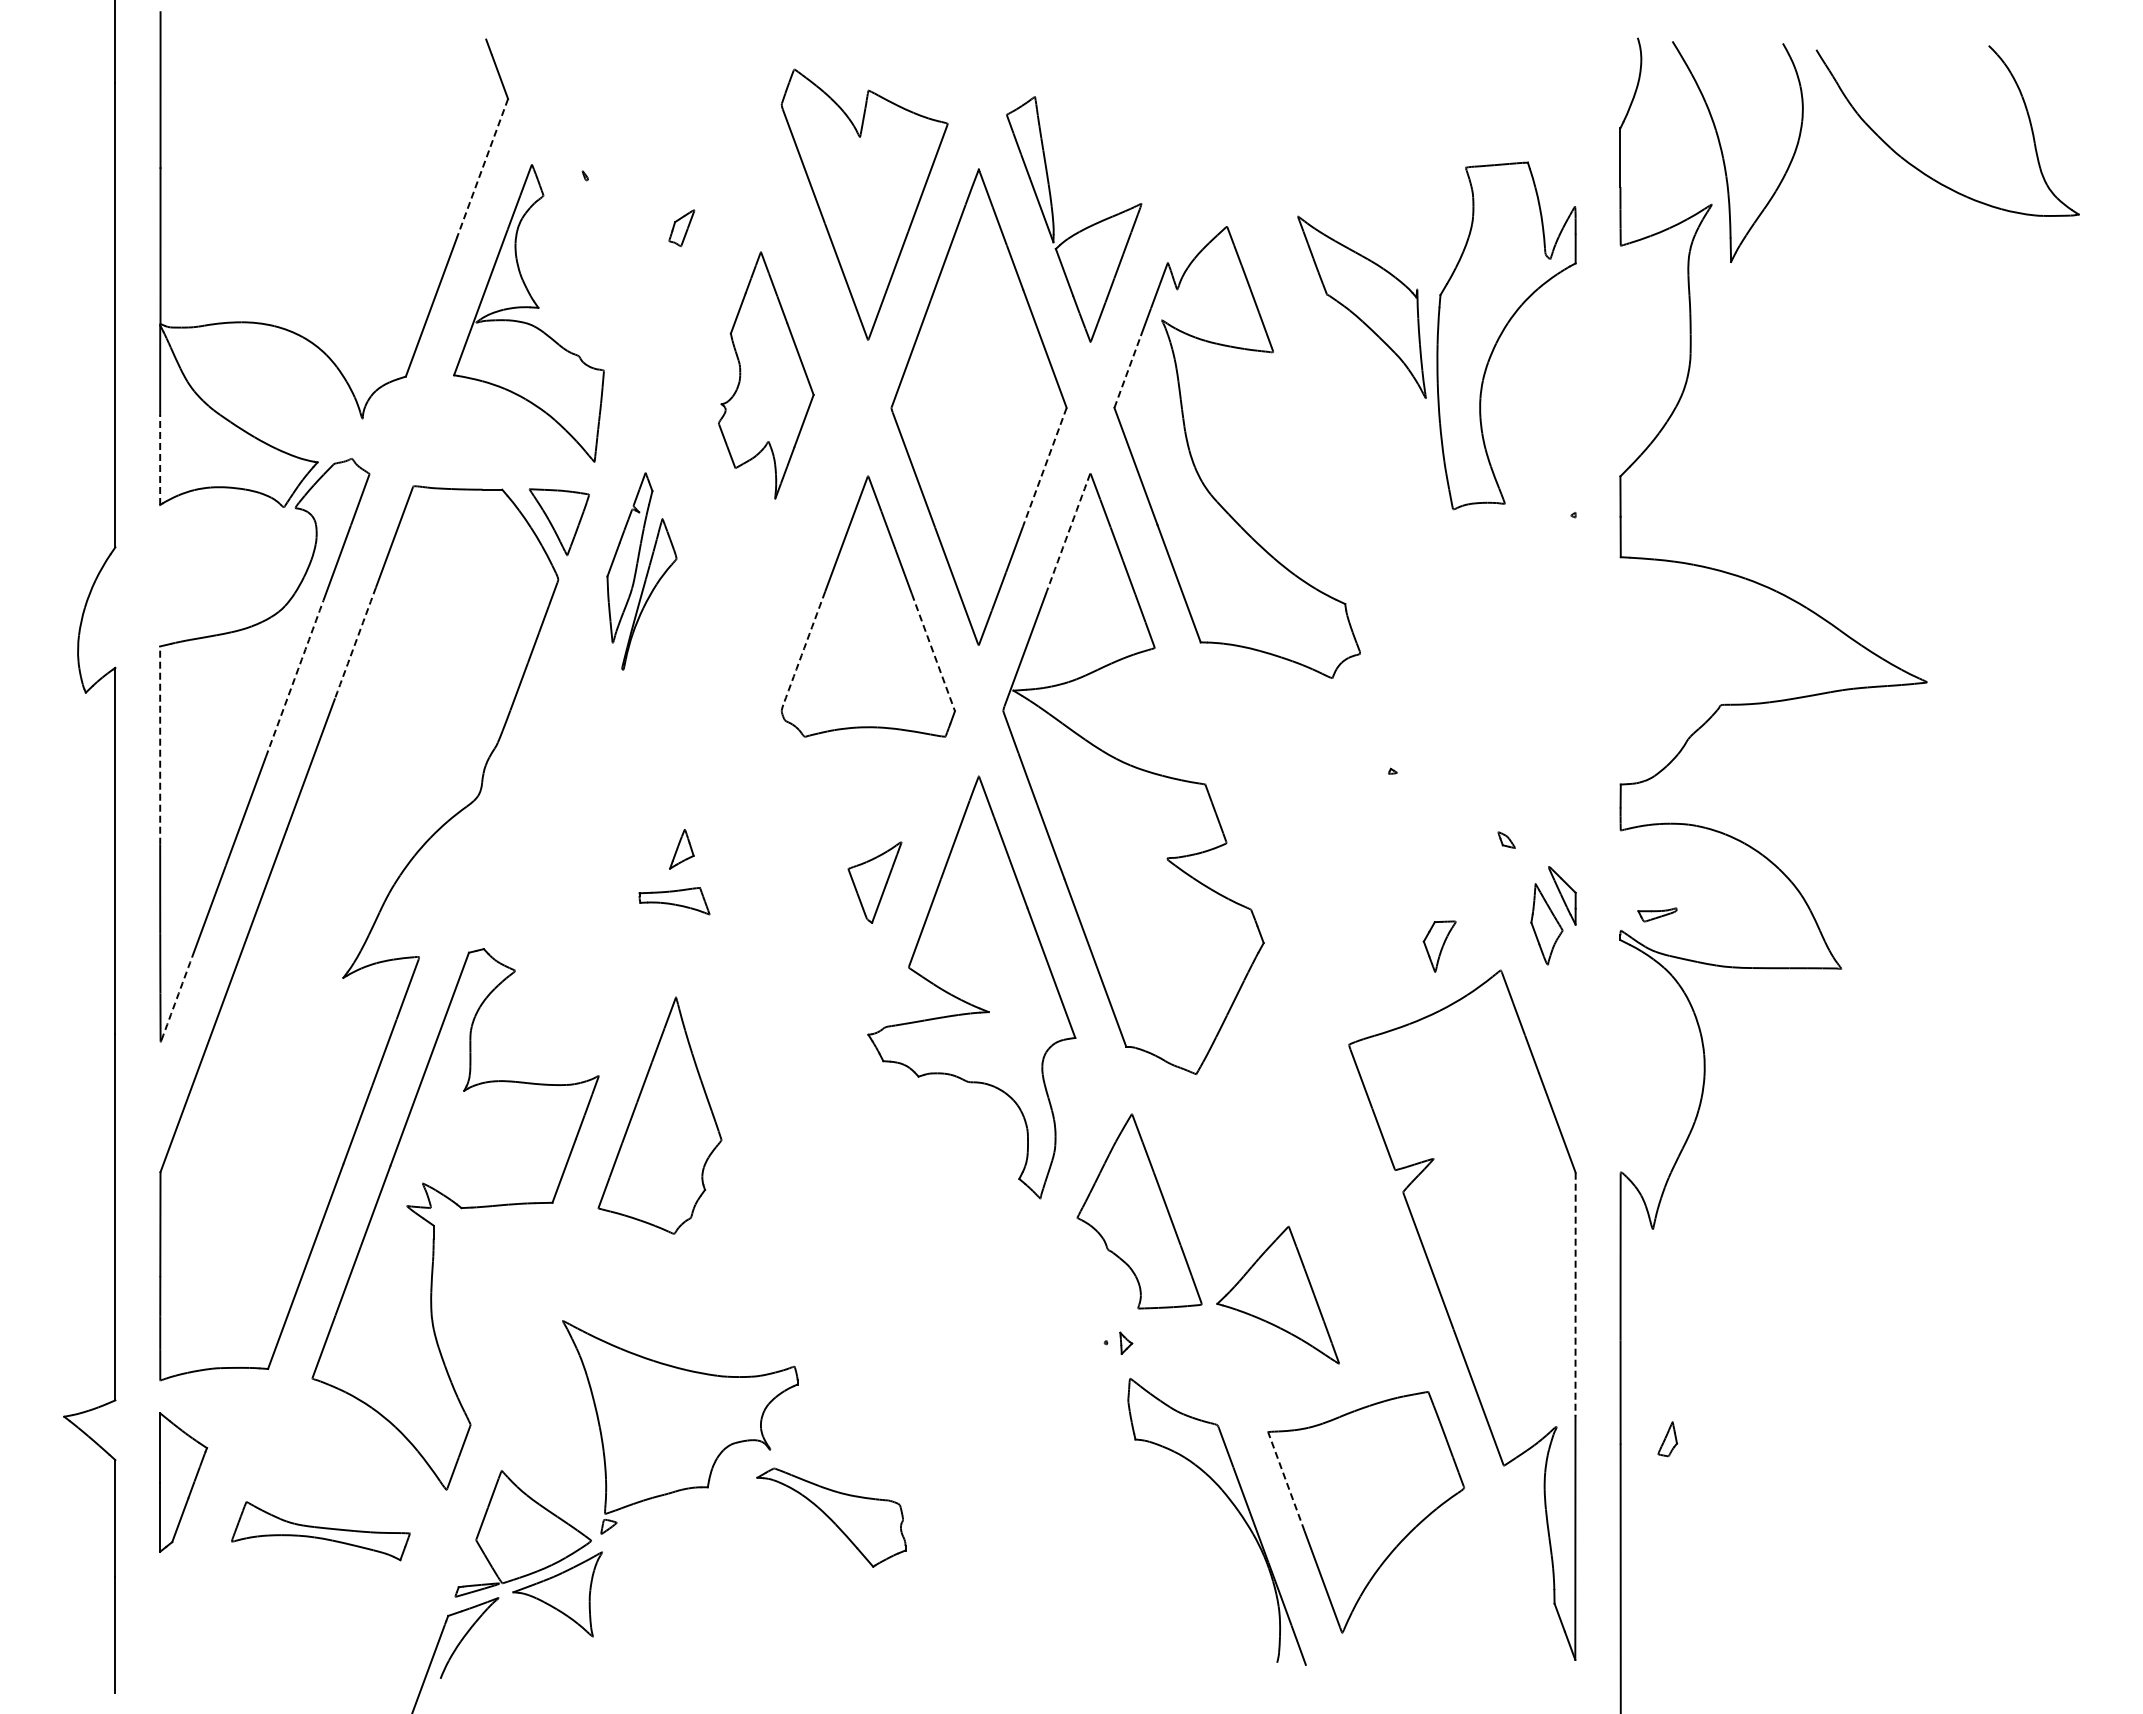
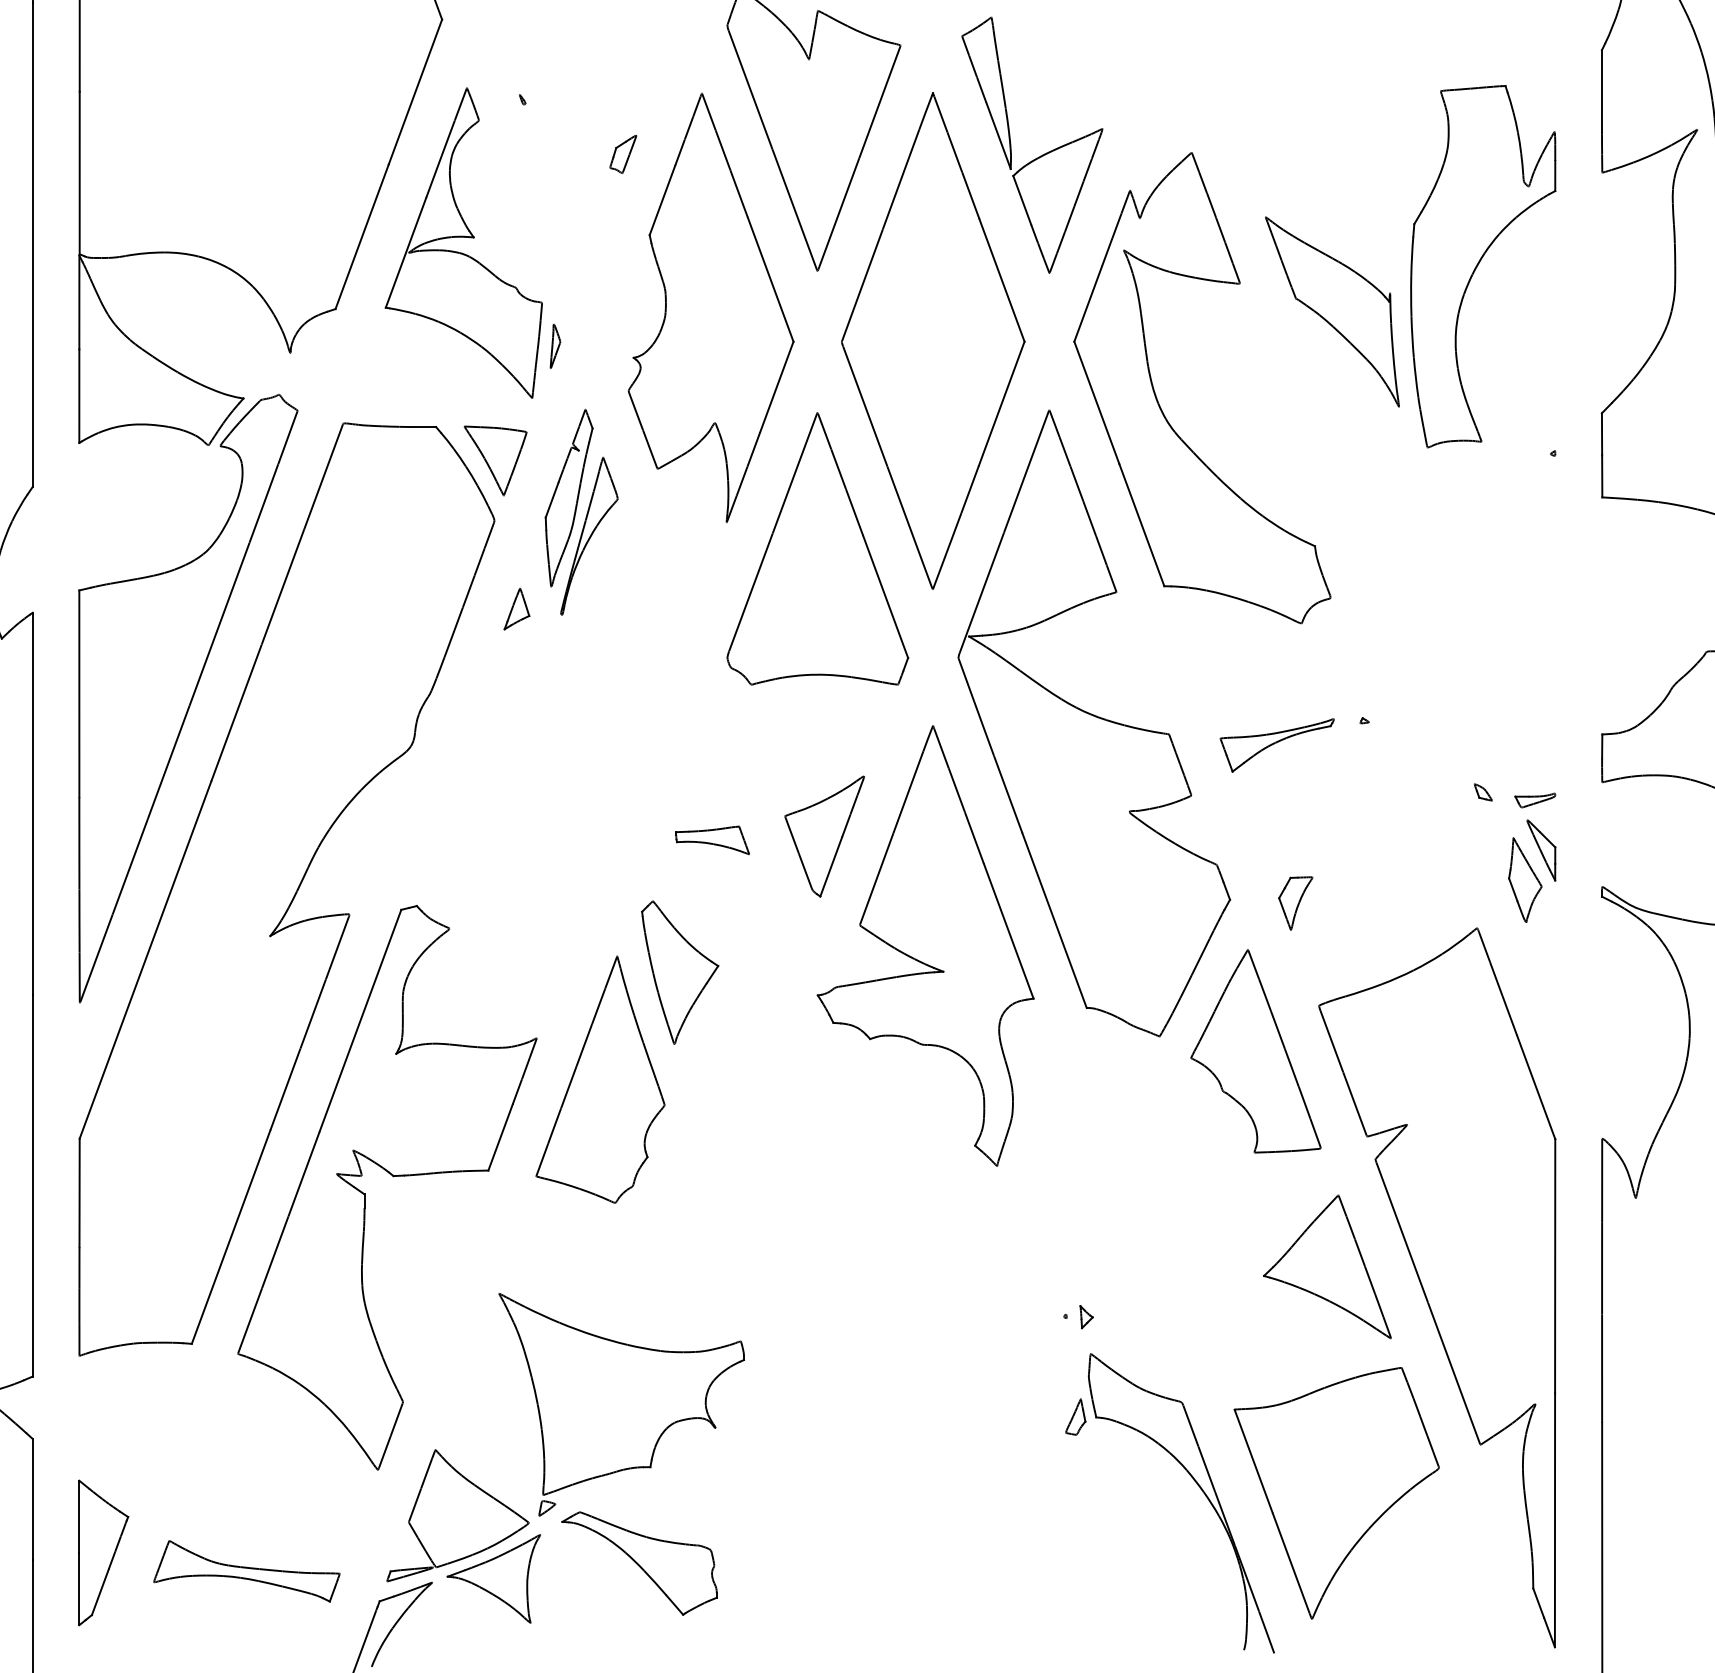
line: (482, 168) -> (415, 92), dashed -> solid
part: (1361, 306) -> (1331, 311), moved
line: (1127, 371) -> (1087, 303), dashed -> solid
part: (766, 375) -> (711, 307), size x1.67
part: (616, 412) -> (555, 346), added
line: (160, 460) -> (79, 396), dashed -> solid
line: (1044, 467) -> (1001, 403), dashed -> solid
arc: (1068, 532) -> (1026, 471), dashed -> solid
arc: (355, 642) -> (283, 586), dashed -> solid
arc: (804, 648) -> (751, 592), dashed -> solid
line: (933, 653) -> (885, 597), dashed -> solid
arc: (294, 678) -> (219, 623), dashed -> solid
line: (160, 745) -> (79, 693), dashed -> solid
part: (1308, 795) -> (1276, 745), added
part: (681, 849) -> (516, 609), moved
part: (874, 882) -> (824, 836), size x1.43
part: (674, 901) -> (712, 840), moved
part: (1657, 914) -> (1535, 800), moved
part: (1439, 946) -> (1295, 903), moved
arc: (176, 998) -> (96, 957), dashed -> solid
part: (735, 1012) -> (679, 972), added
part: (1139, 1211) -> (1255, 1051), moved
part: (1277, 1294) -> (1326, 1266), moved
line: (1575, 1294) -> (1555, 1266), dashed -> solid
part: (1667, 1439) -> (1075, 1417), moved
line: (1286, 1481) -> (1253, 1461), dashed -> solid
part: (183, 1482) -> (103, 1552), moved
part: (831, 1517) -> (639, 1563), moved
part: (320, 1531) -> (246, 1571), moved

